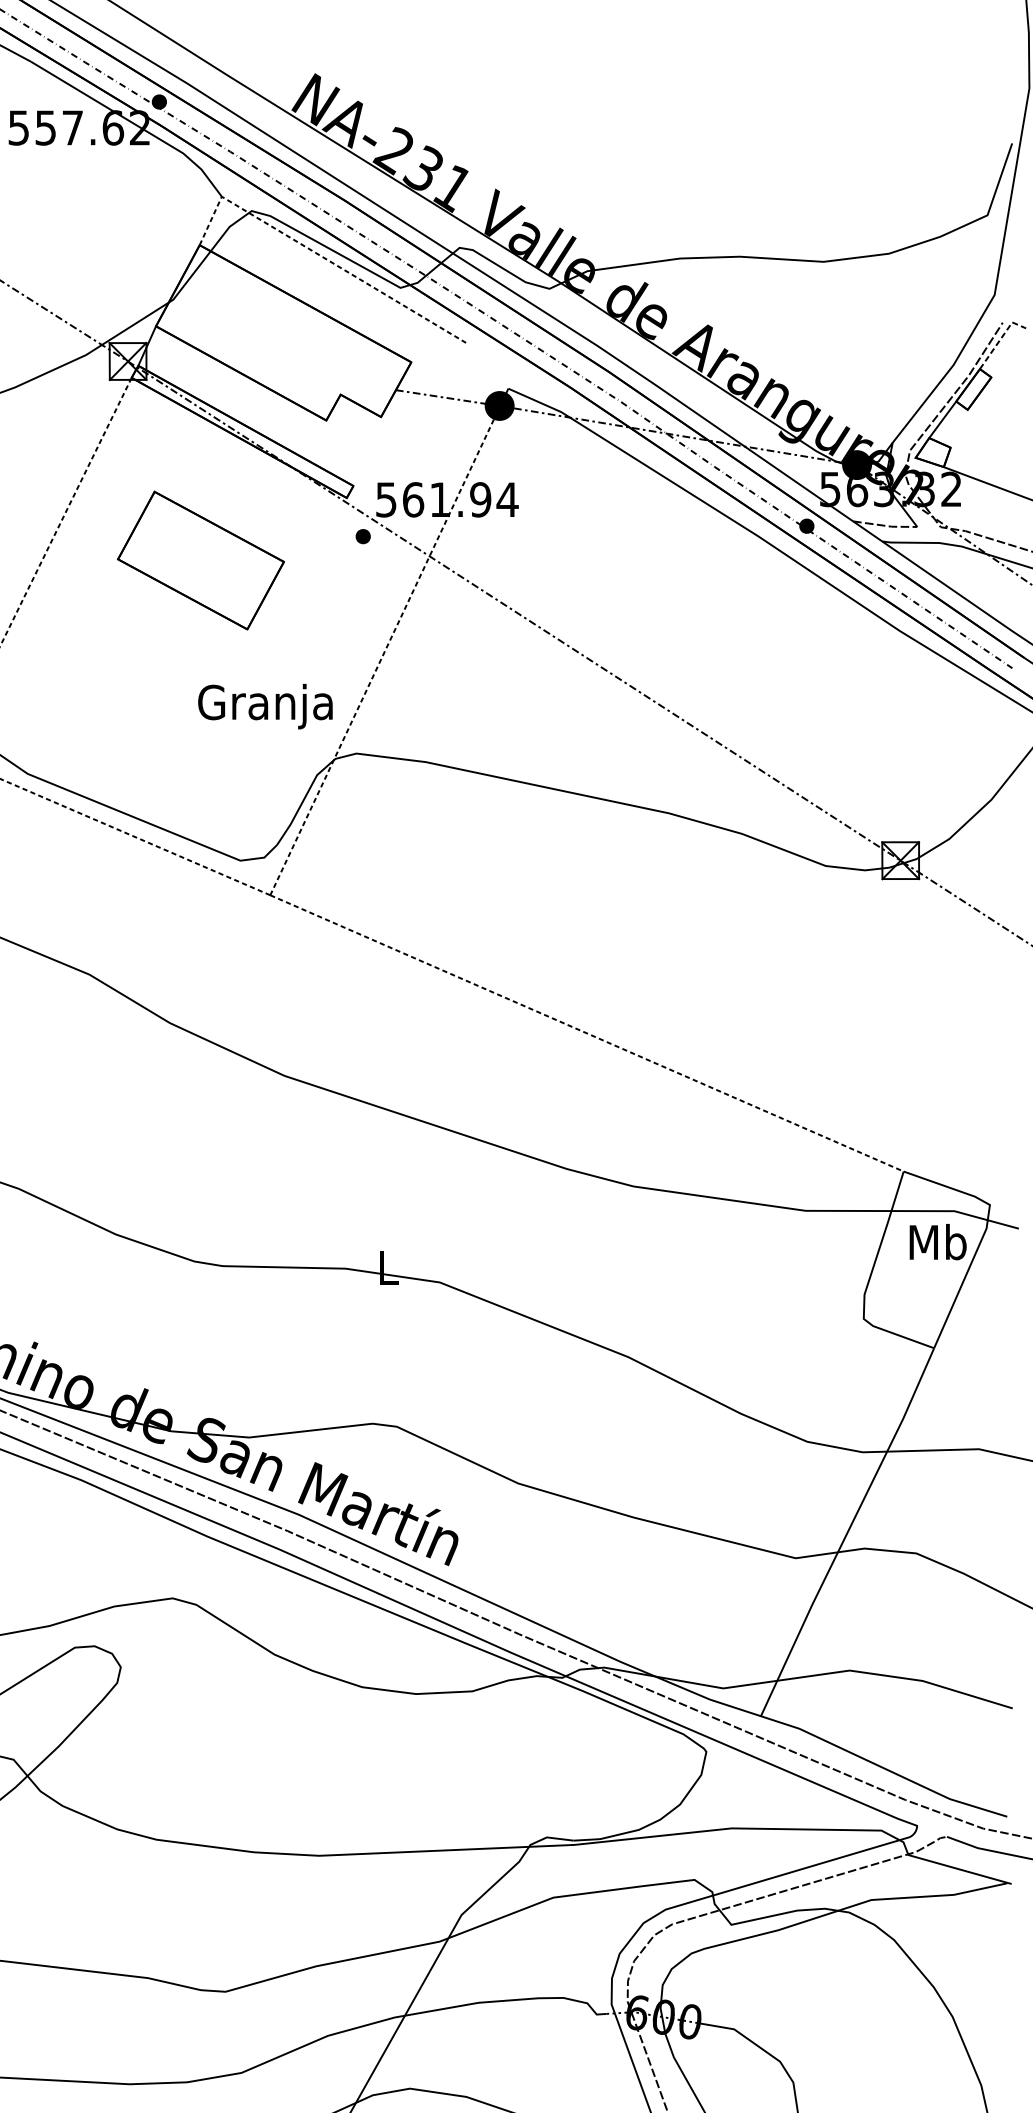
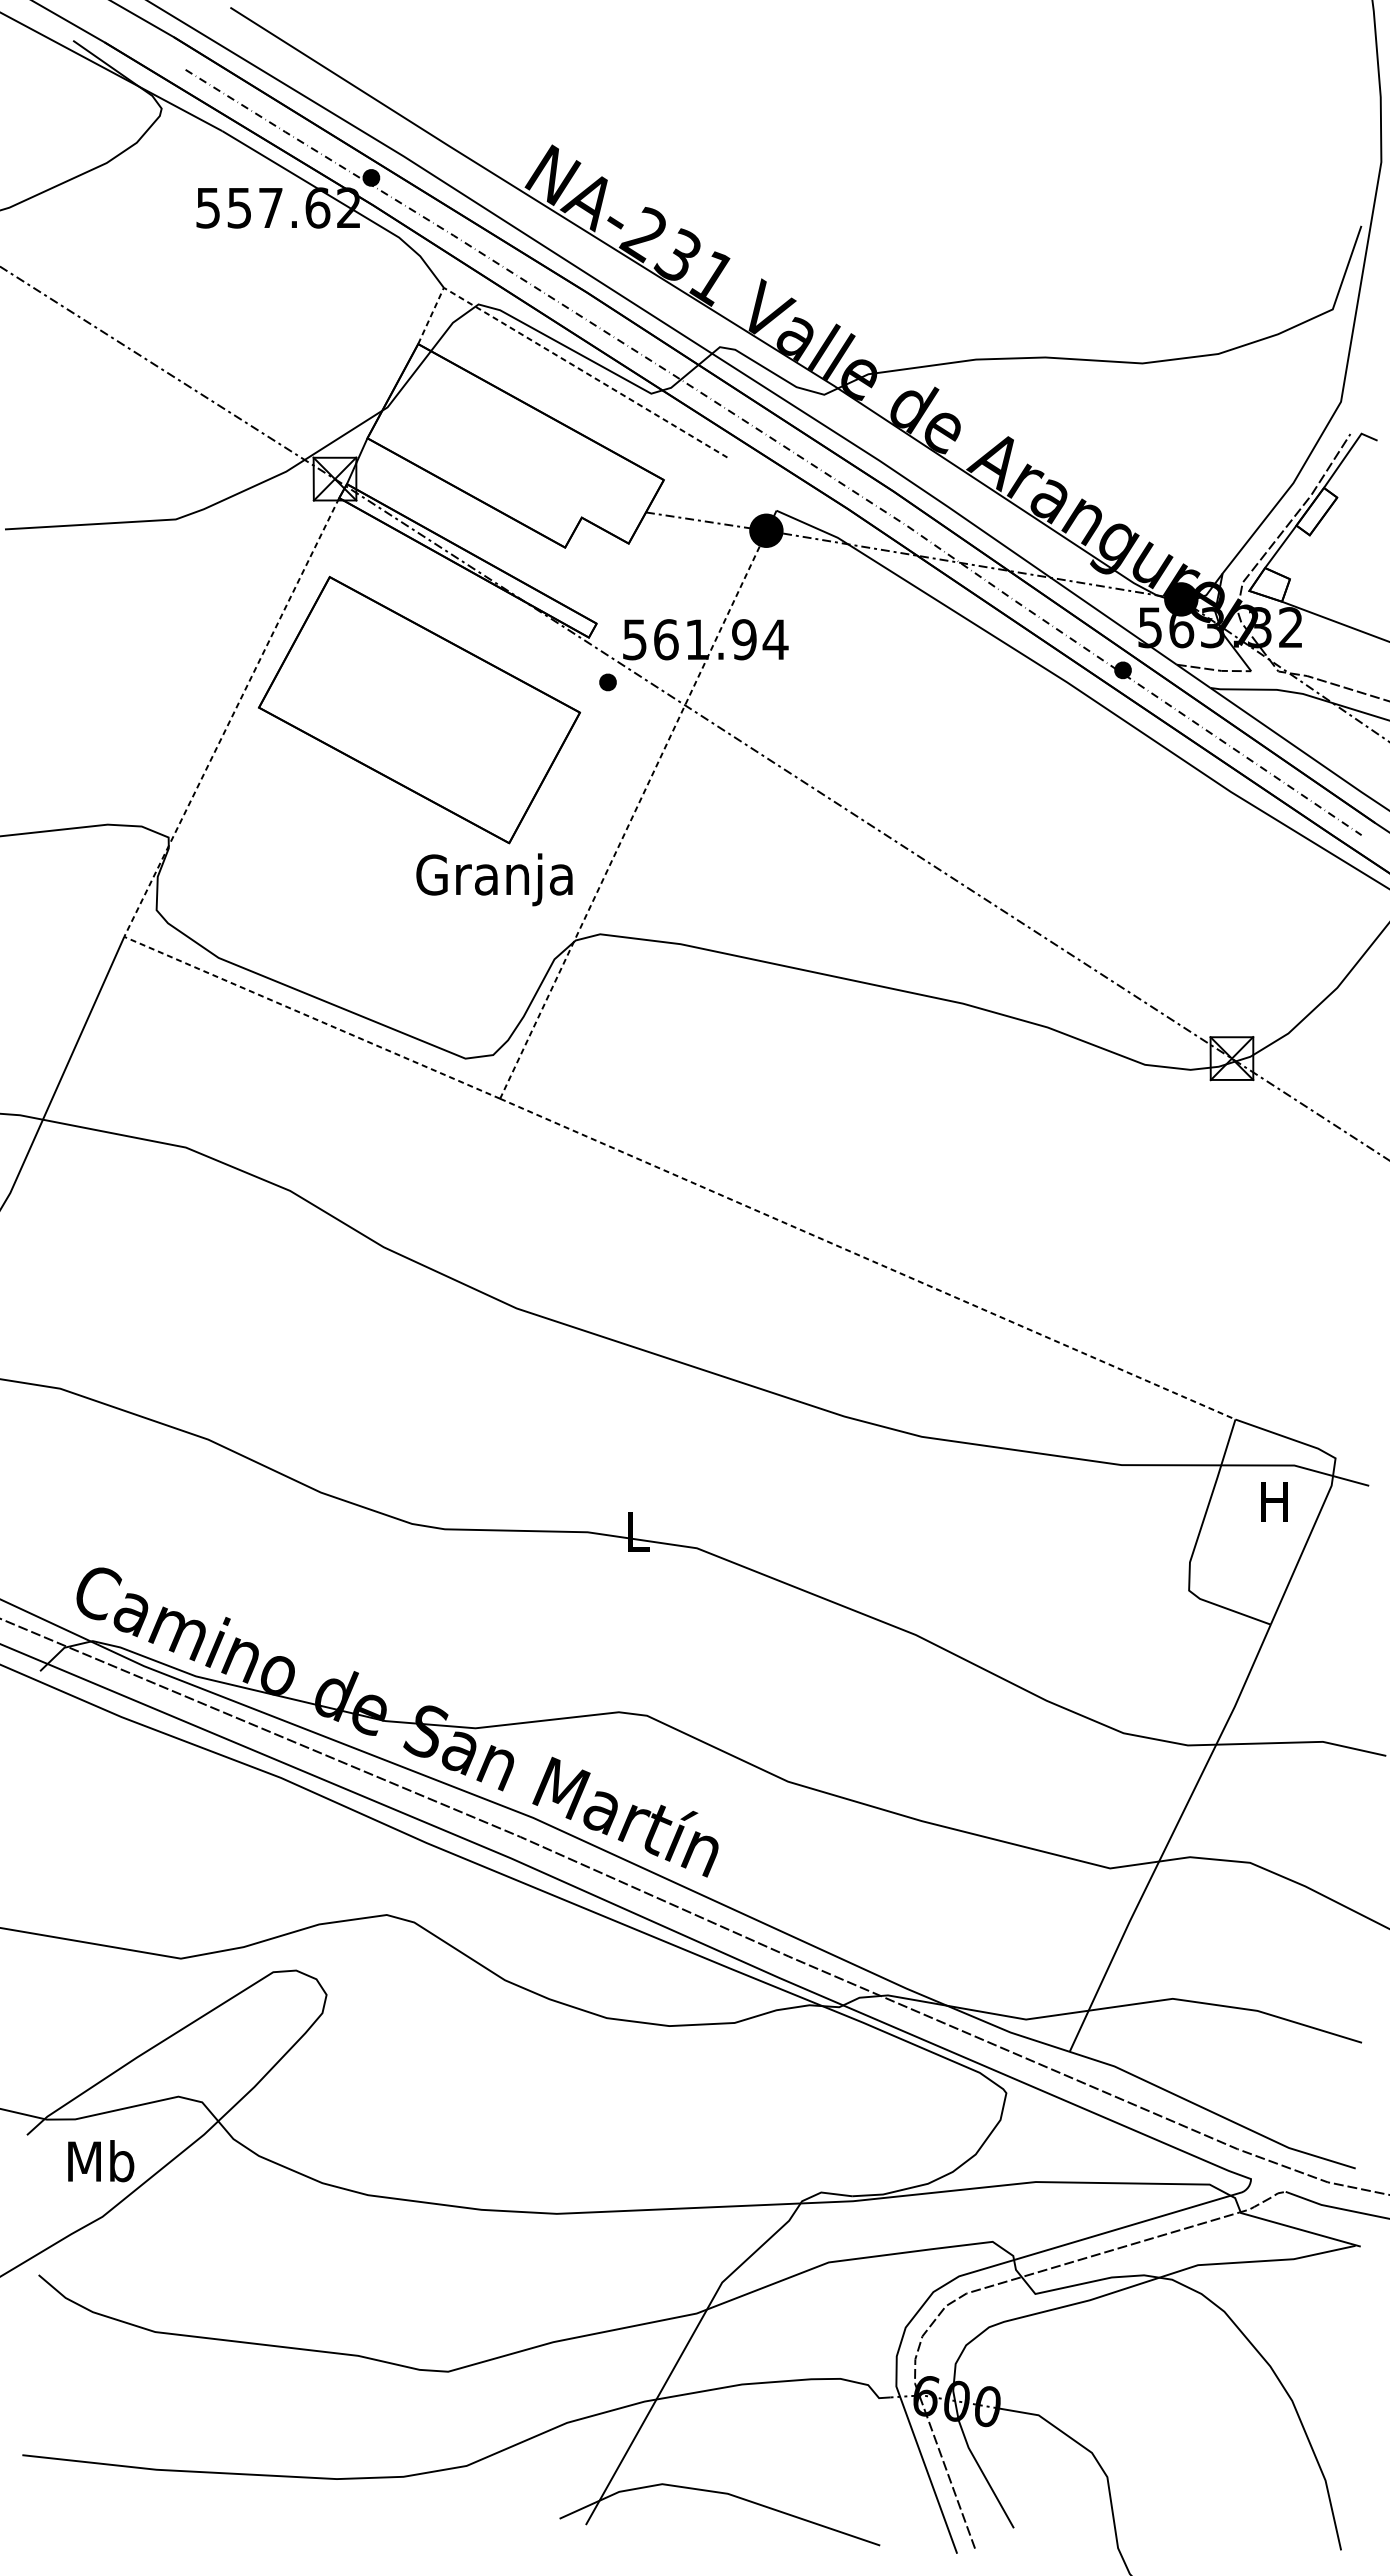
line: (1001, 338) -> (1348, 452), dashed -> solid
part: (200, 560) -> (419, 710), size x1.67
text: (938, 1242) -> (1275, 1501), Mb -> H

